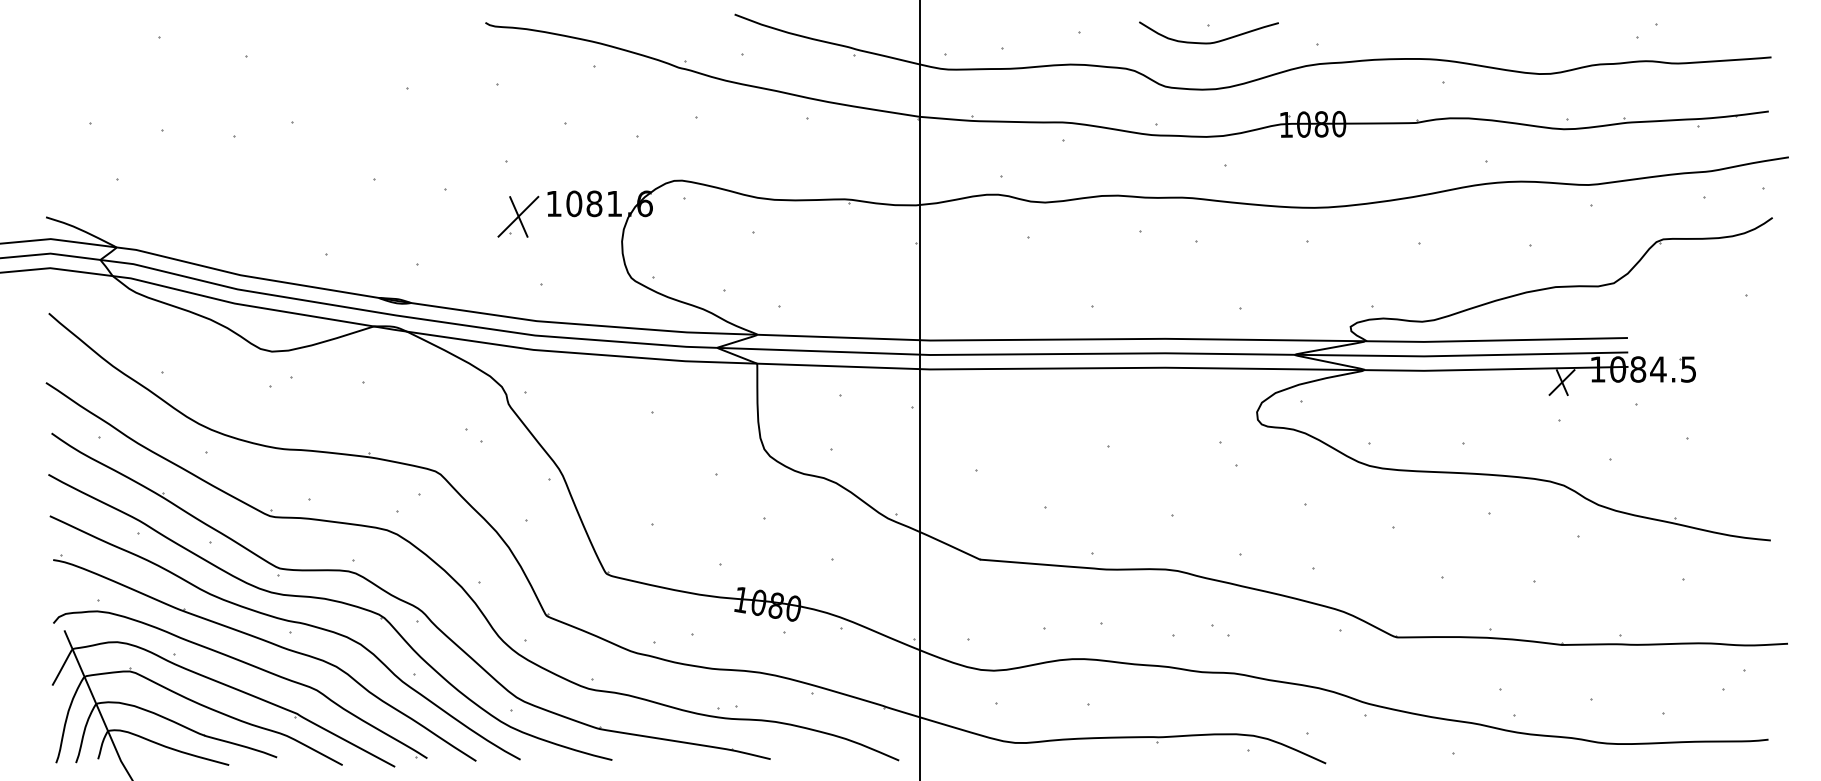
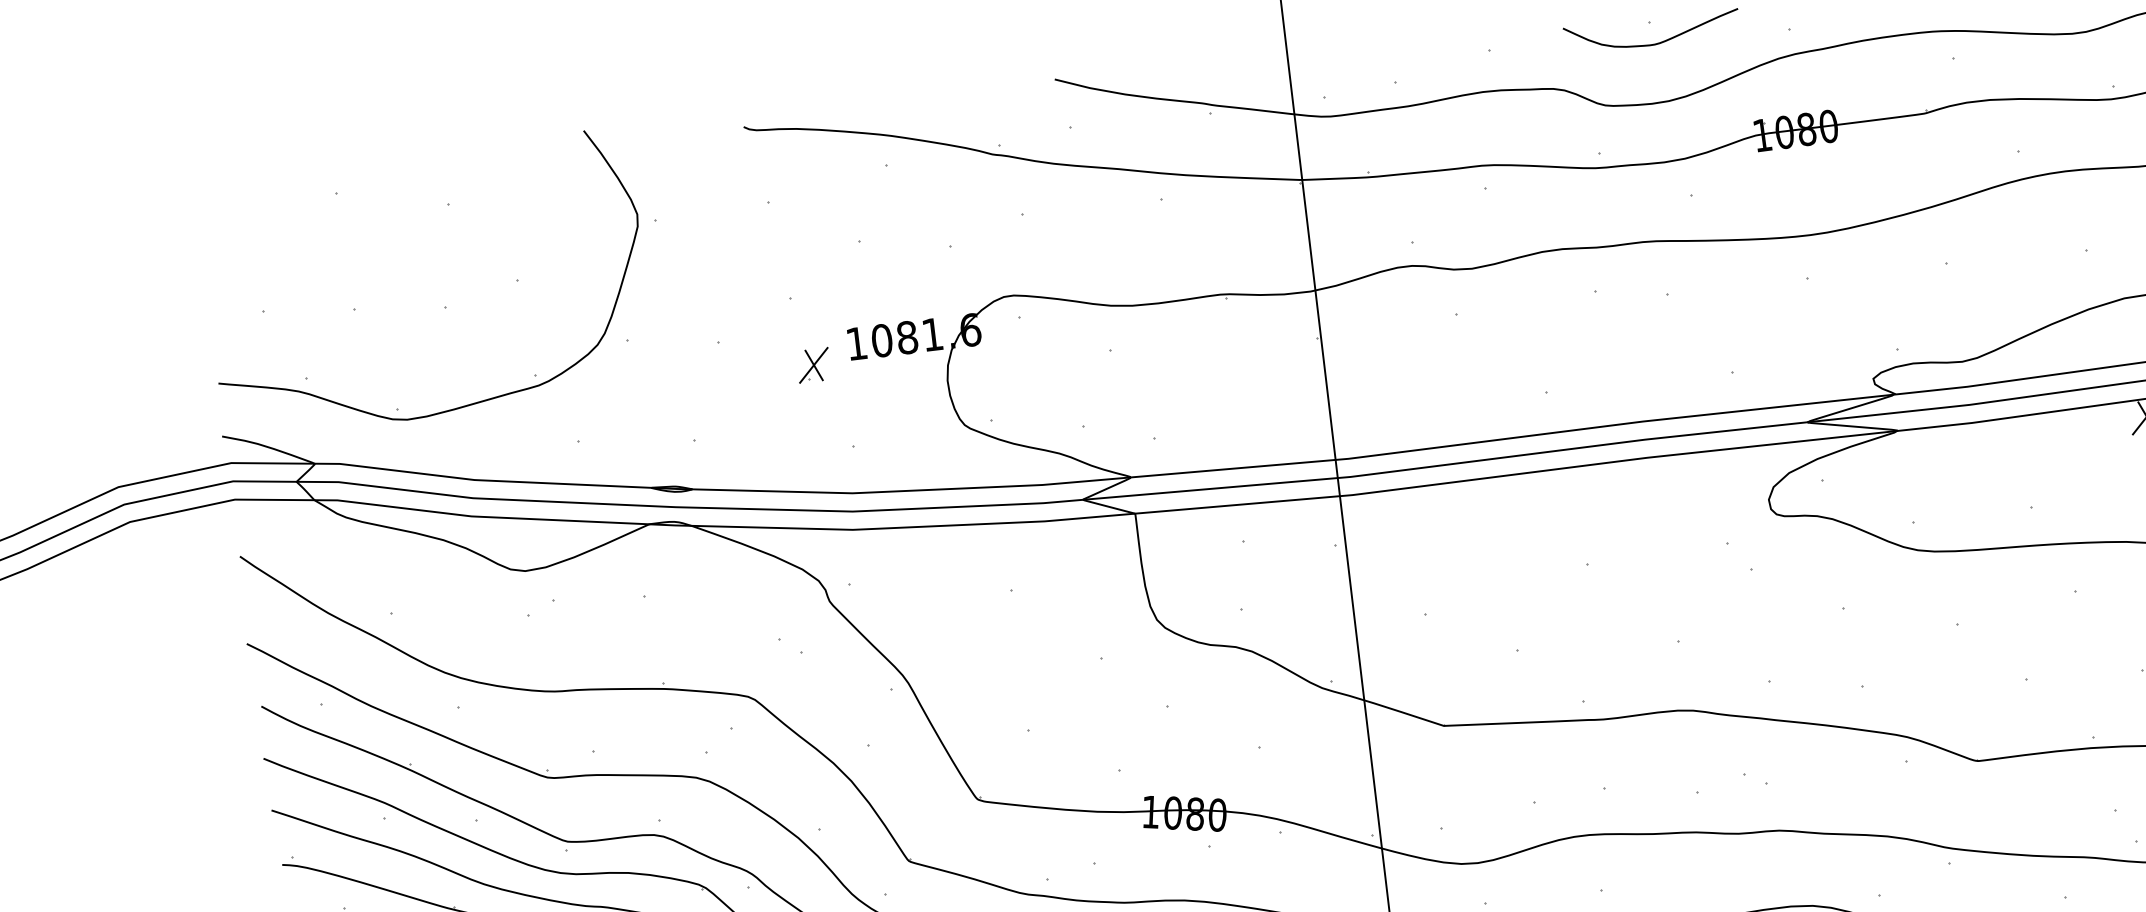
part: (237, 215) -> (461, 405), added
part: (517, 216) -> (812, 365), size x0.62

